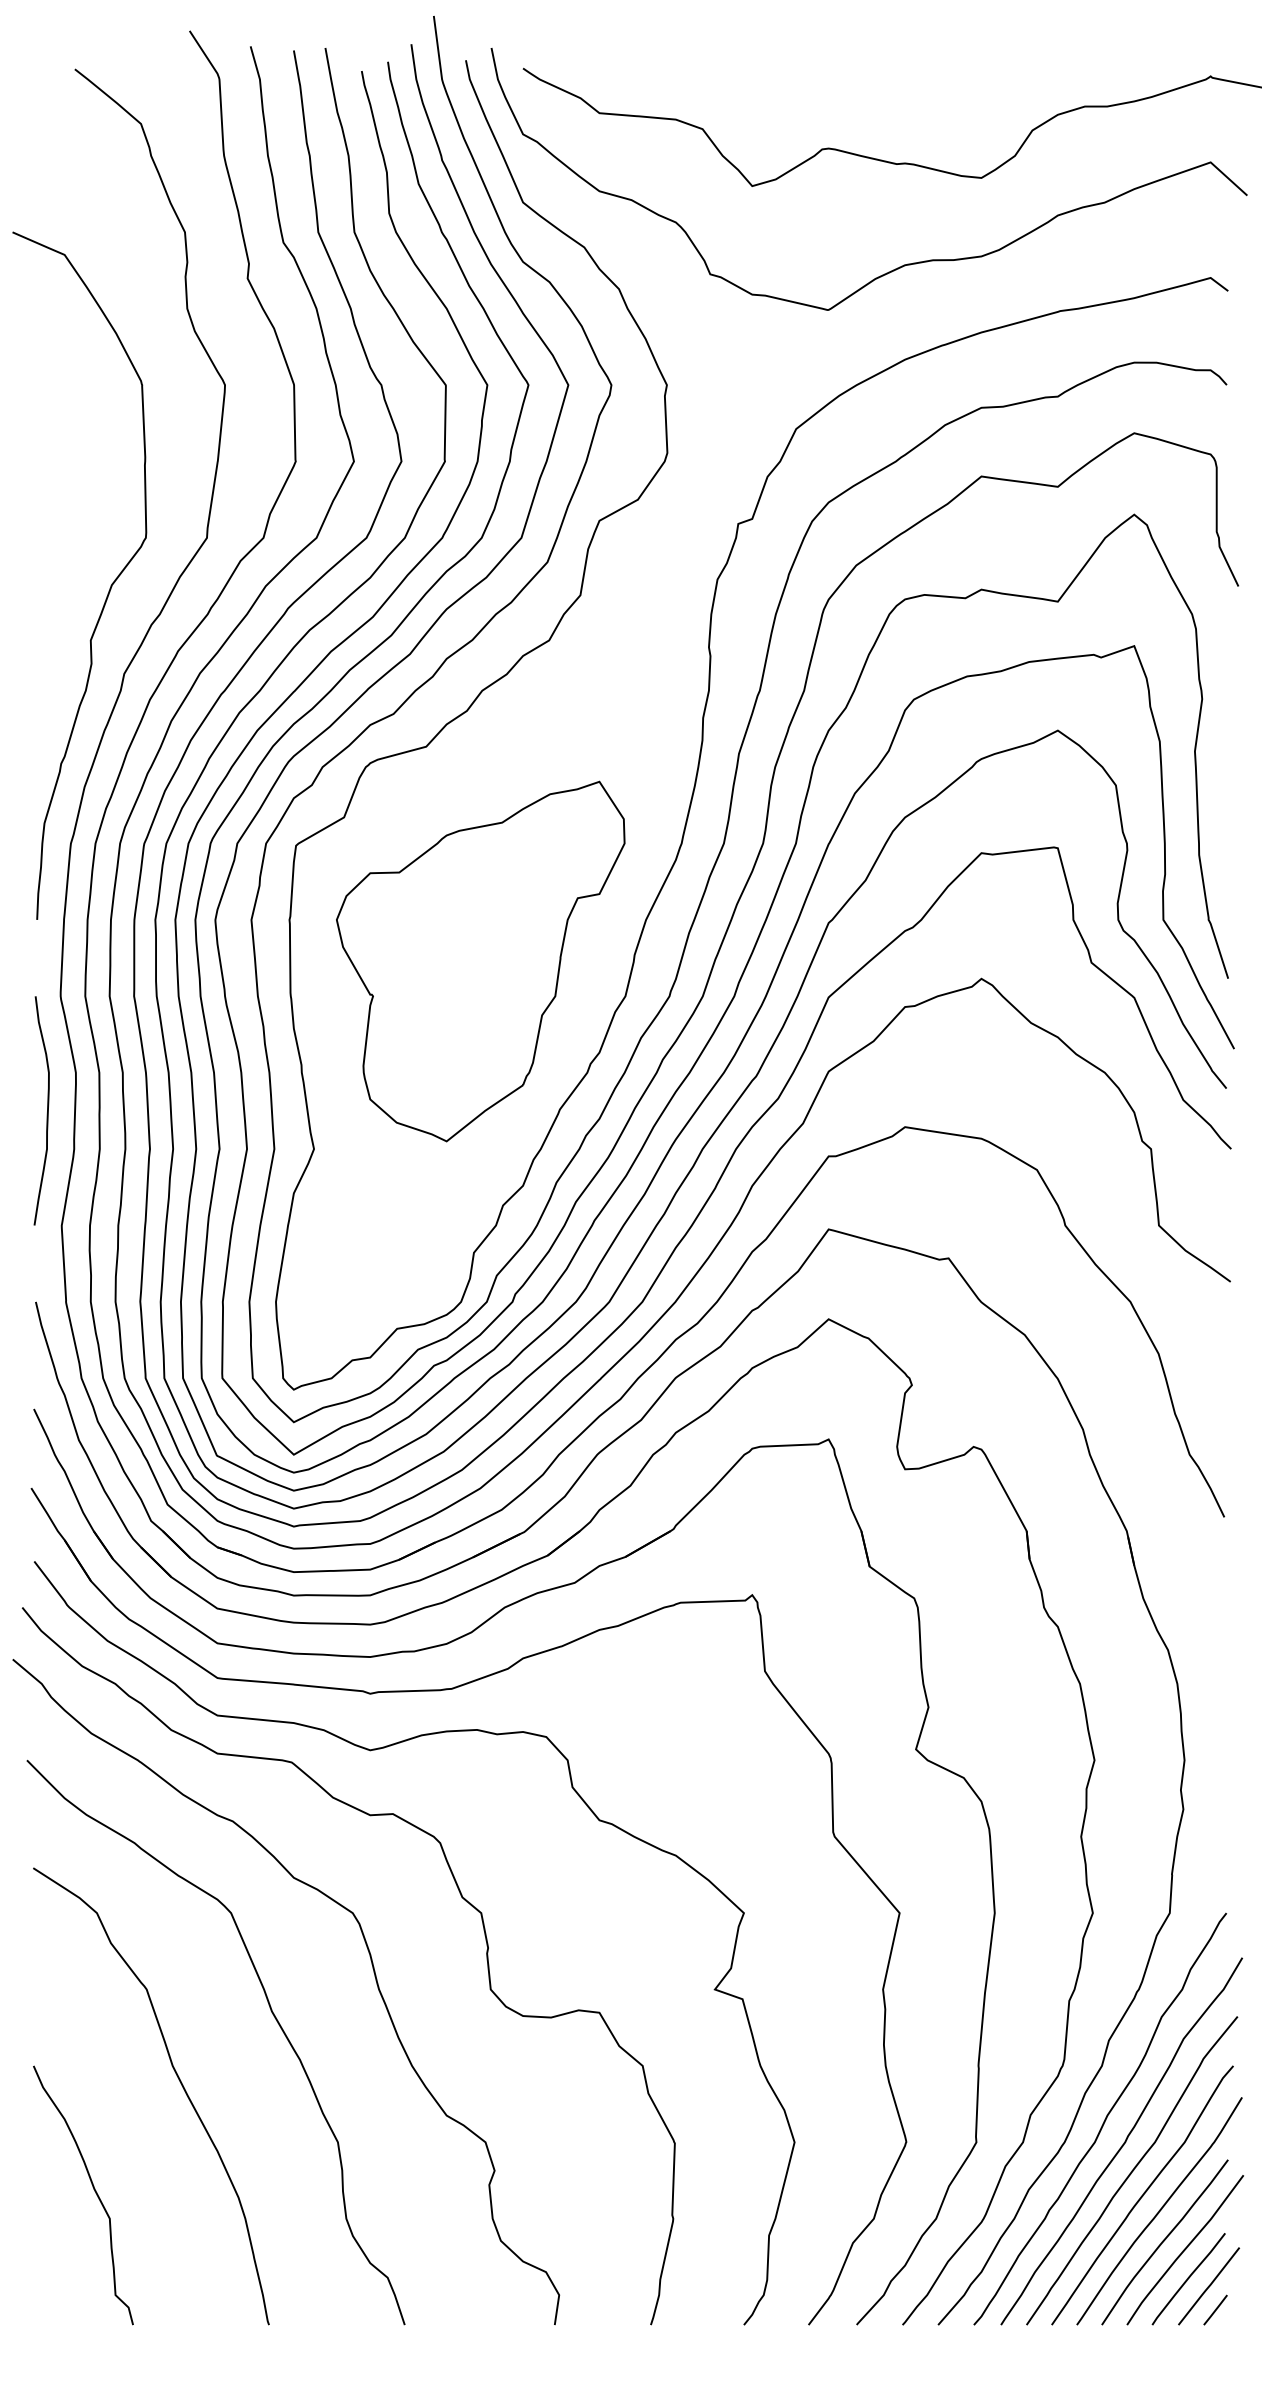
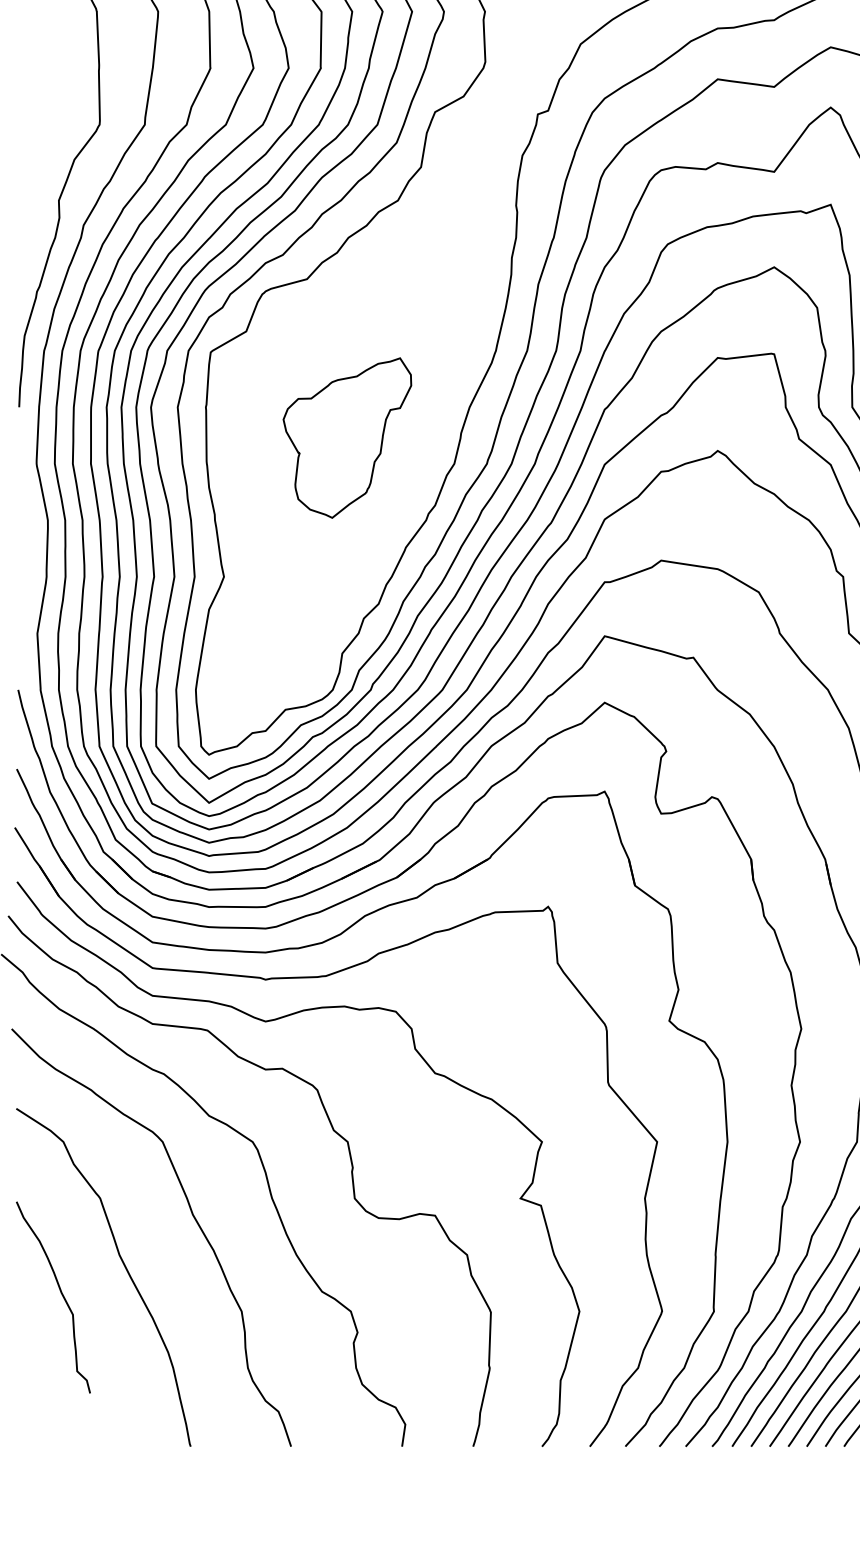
part: (480, 961) -> (347, 438), size x0.6
curve: (47, 1110) -> (26, 548), removed
curve: (93, 2189) -> (60, 1293), moved

